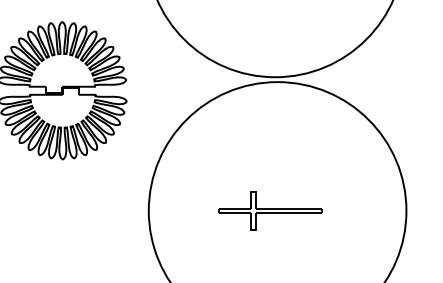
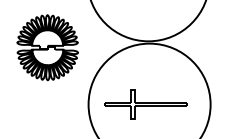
part: (268, 210) -> (145, 104), size x1.67

